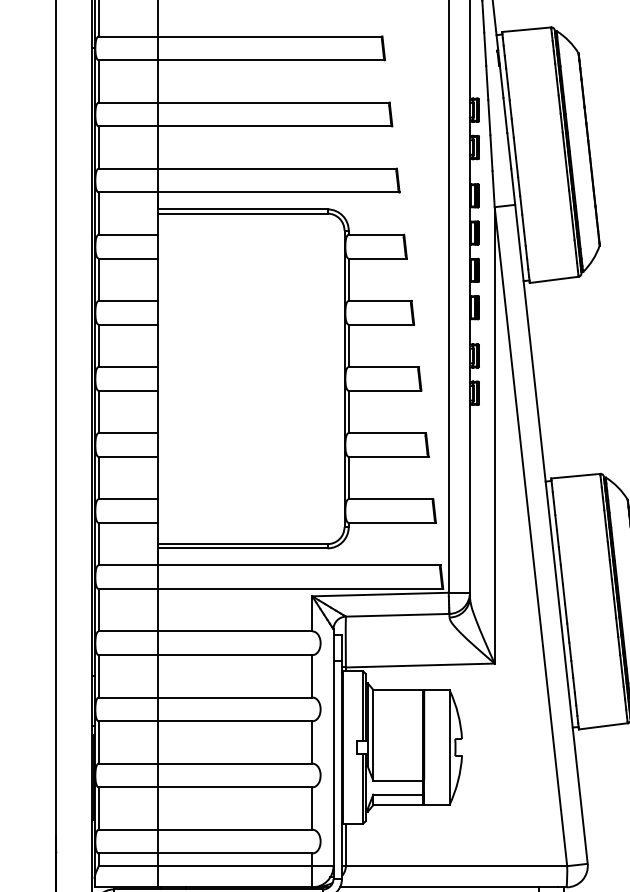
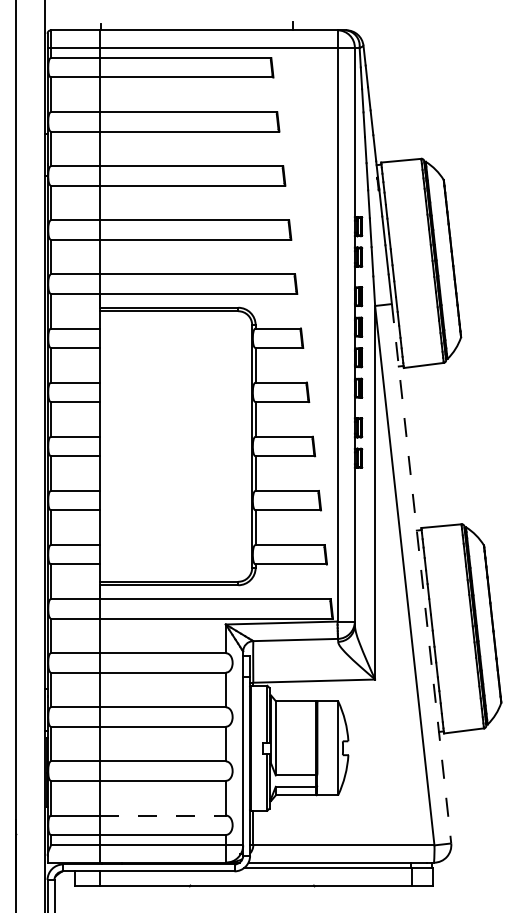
line: (551, 535) -> (421, 574), solid -> dashed
line: (236, 829) -> (163, 815), solid -> dashed

